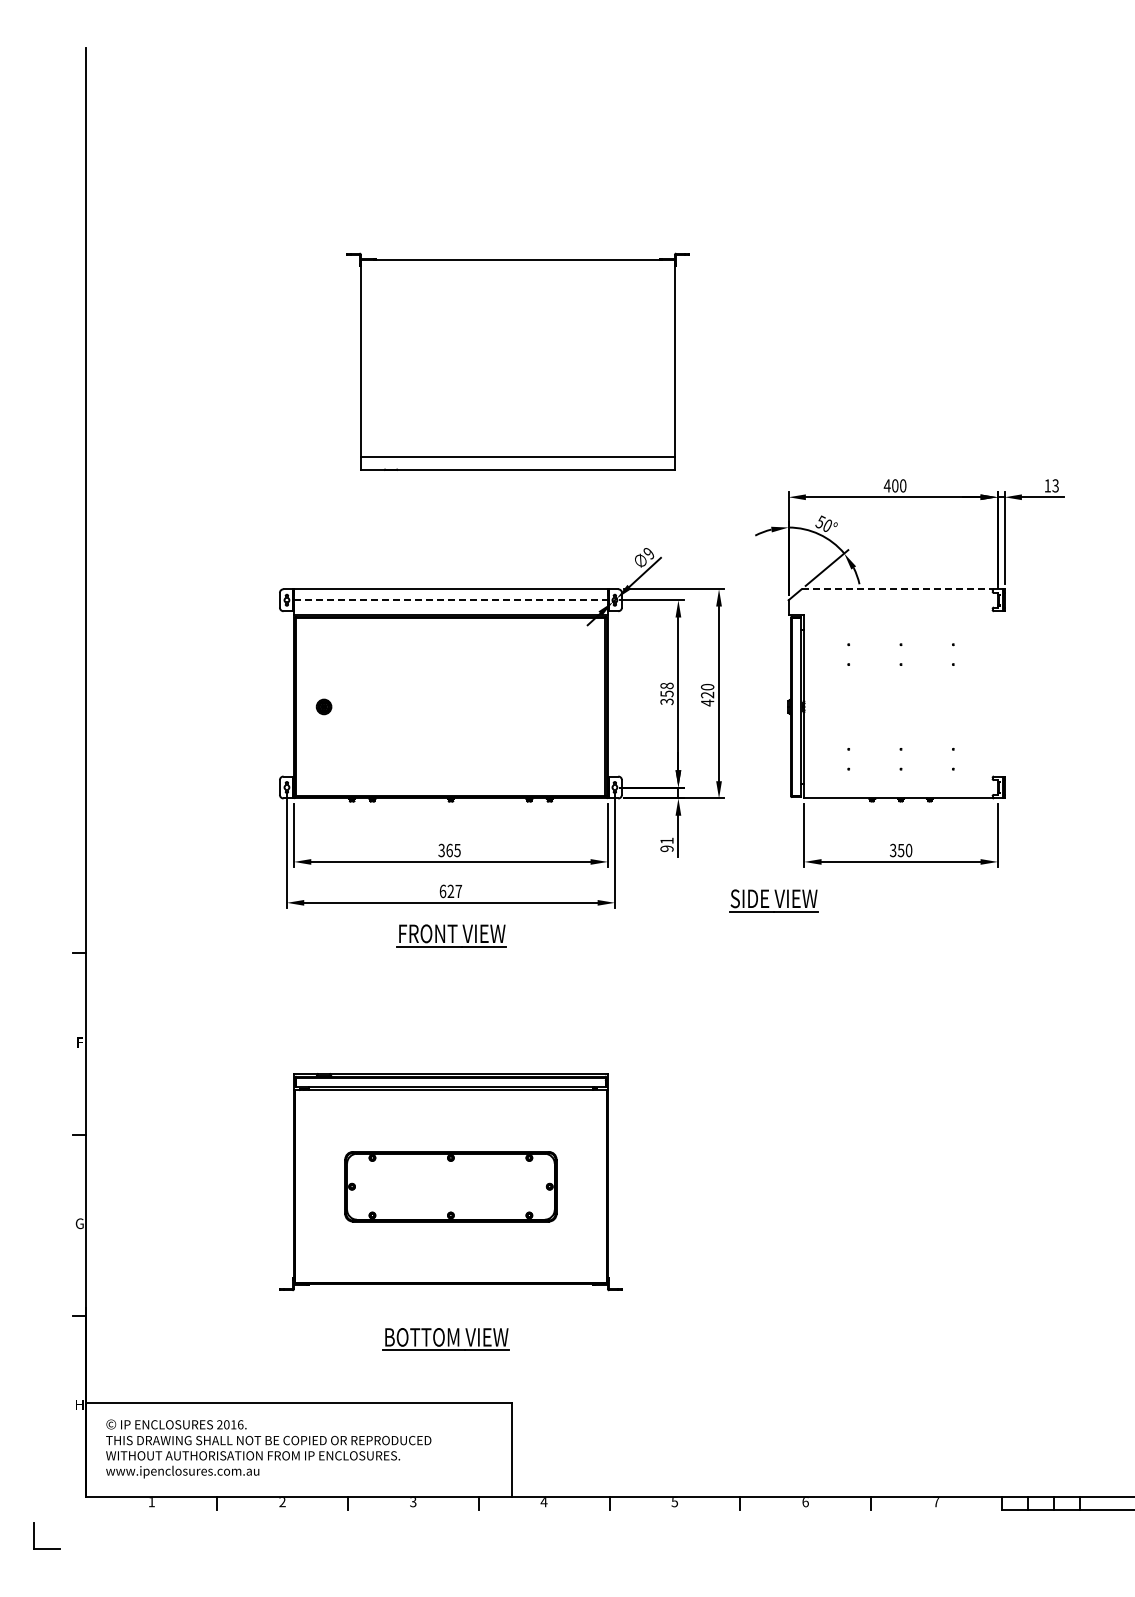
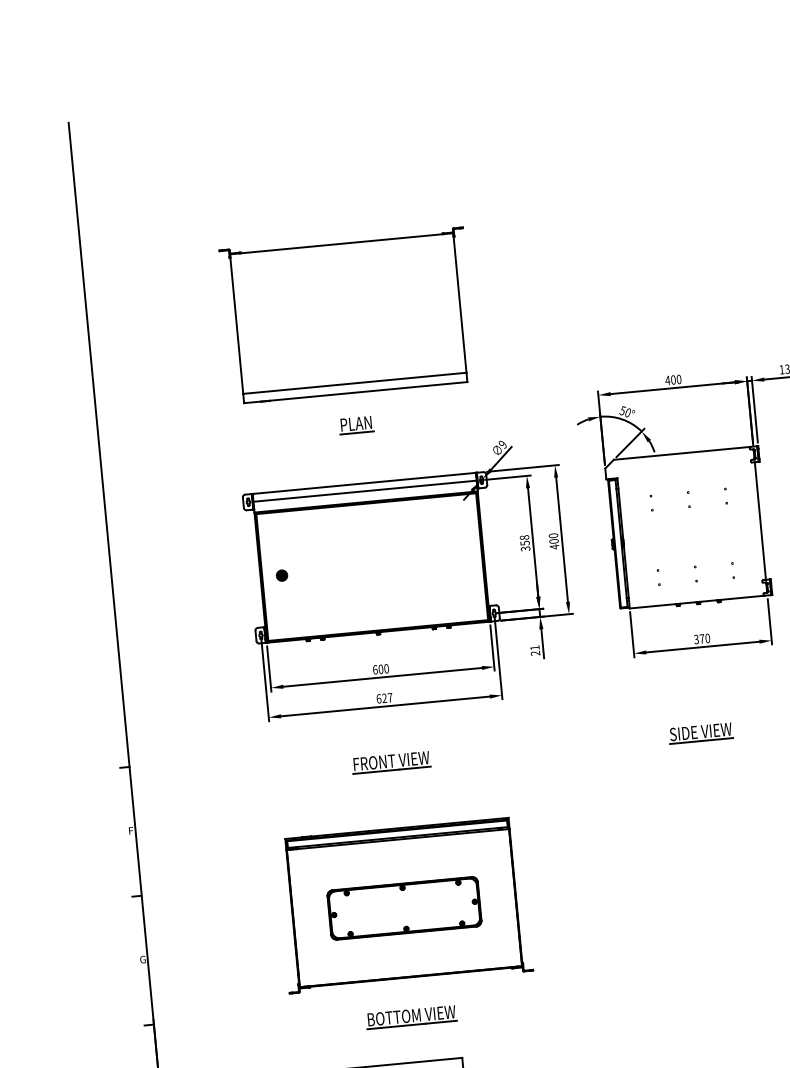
part: (517, 361) -> (348, 315), moved
part: (447, 507) -> (356, 425), added
line: (898, 589) -> (682, 453), dashed -> solid
line: (450, 600) -> (364, 491), dashed -> solid
line: (997, 693) -> (760, 520), added
text: (707, 694) -> (553, 541), 420 -> 400
text: (667, 848) -> (535, 653), 91 -> 21
text: (449, 850) -> (380, 669), 365 -> 600
text: (900, 850) -> (701, 639), 350 -> 370
part: (773, 900) -> (700, 733), moved
part: (451, 935) -> (391, 762), moved

